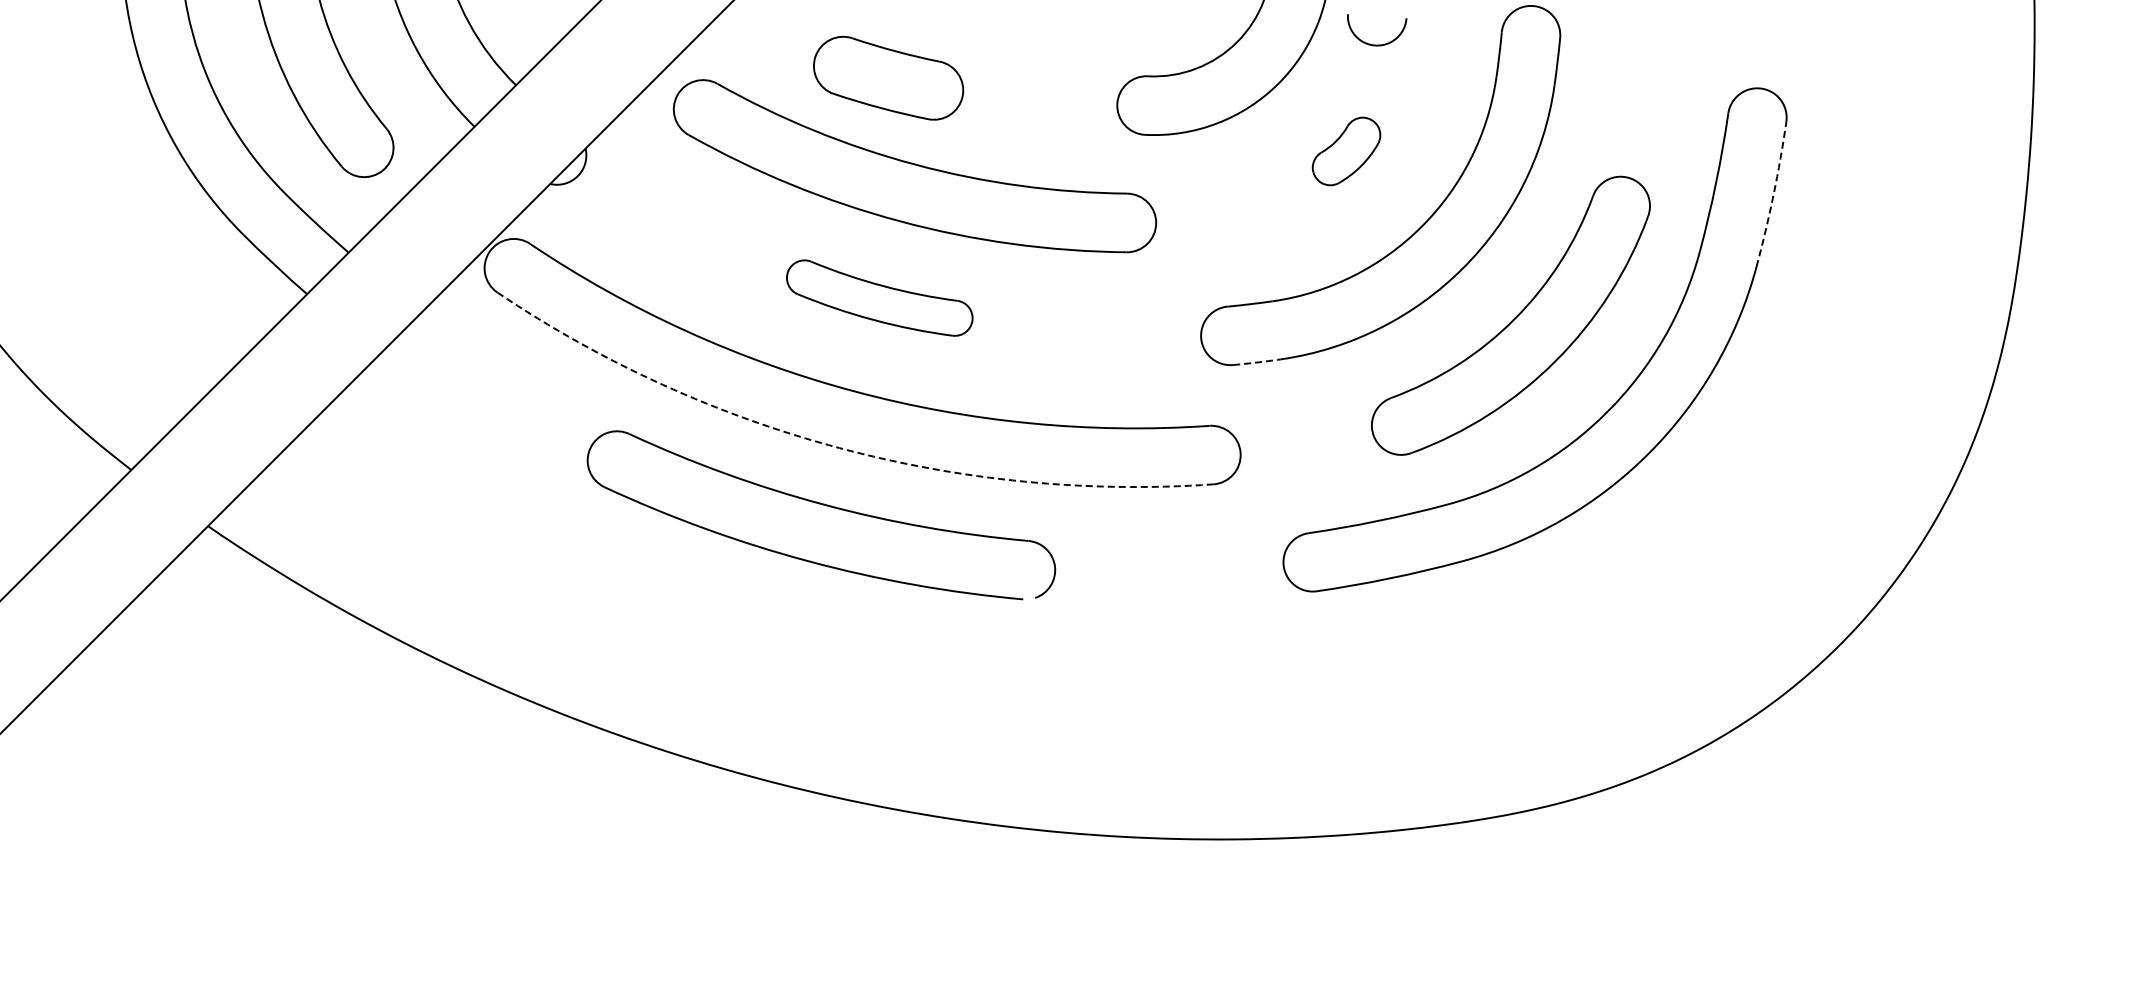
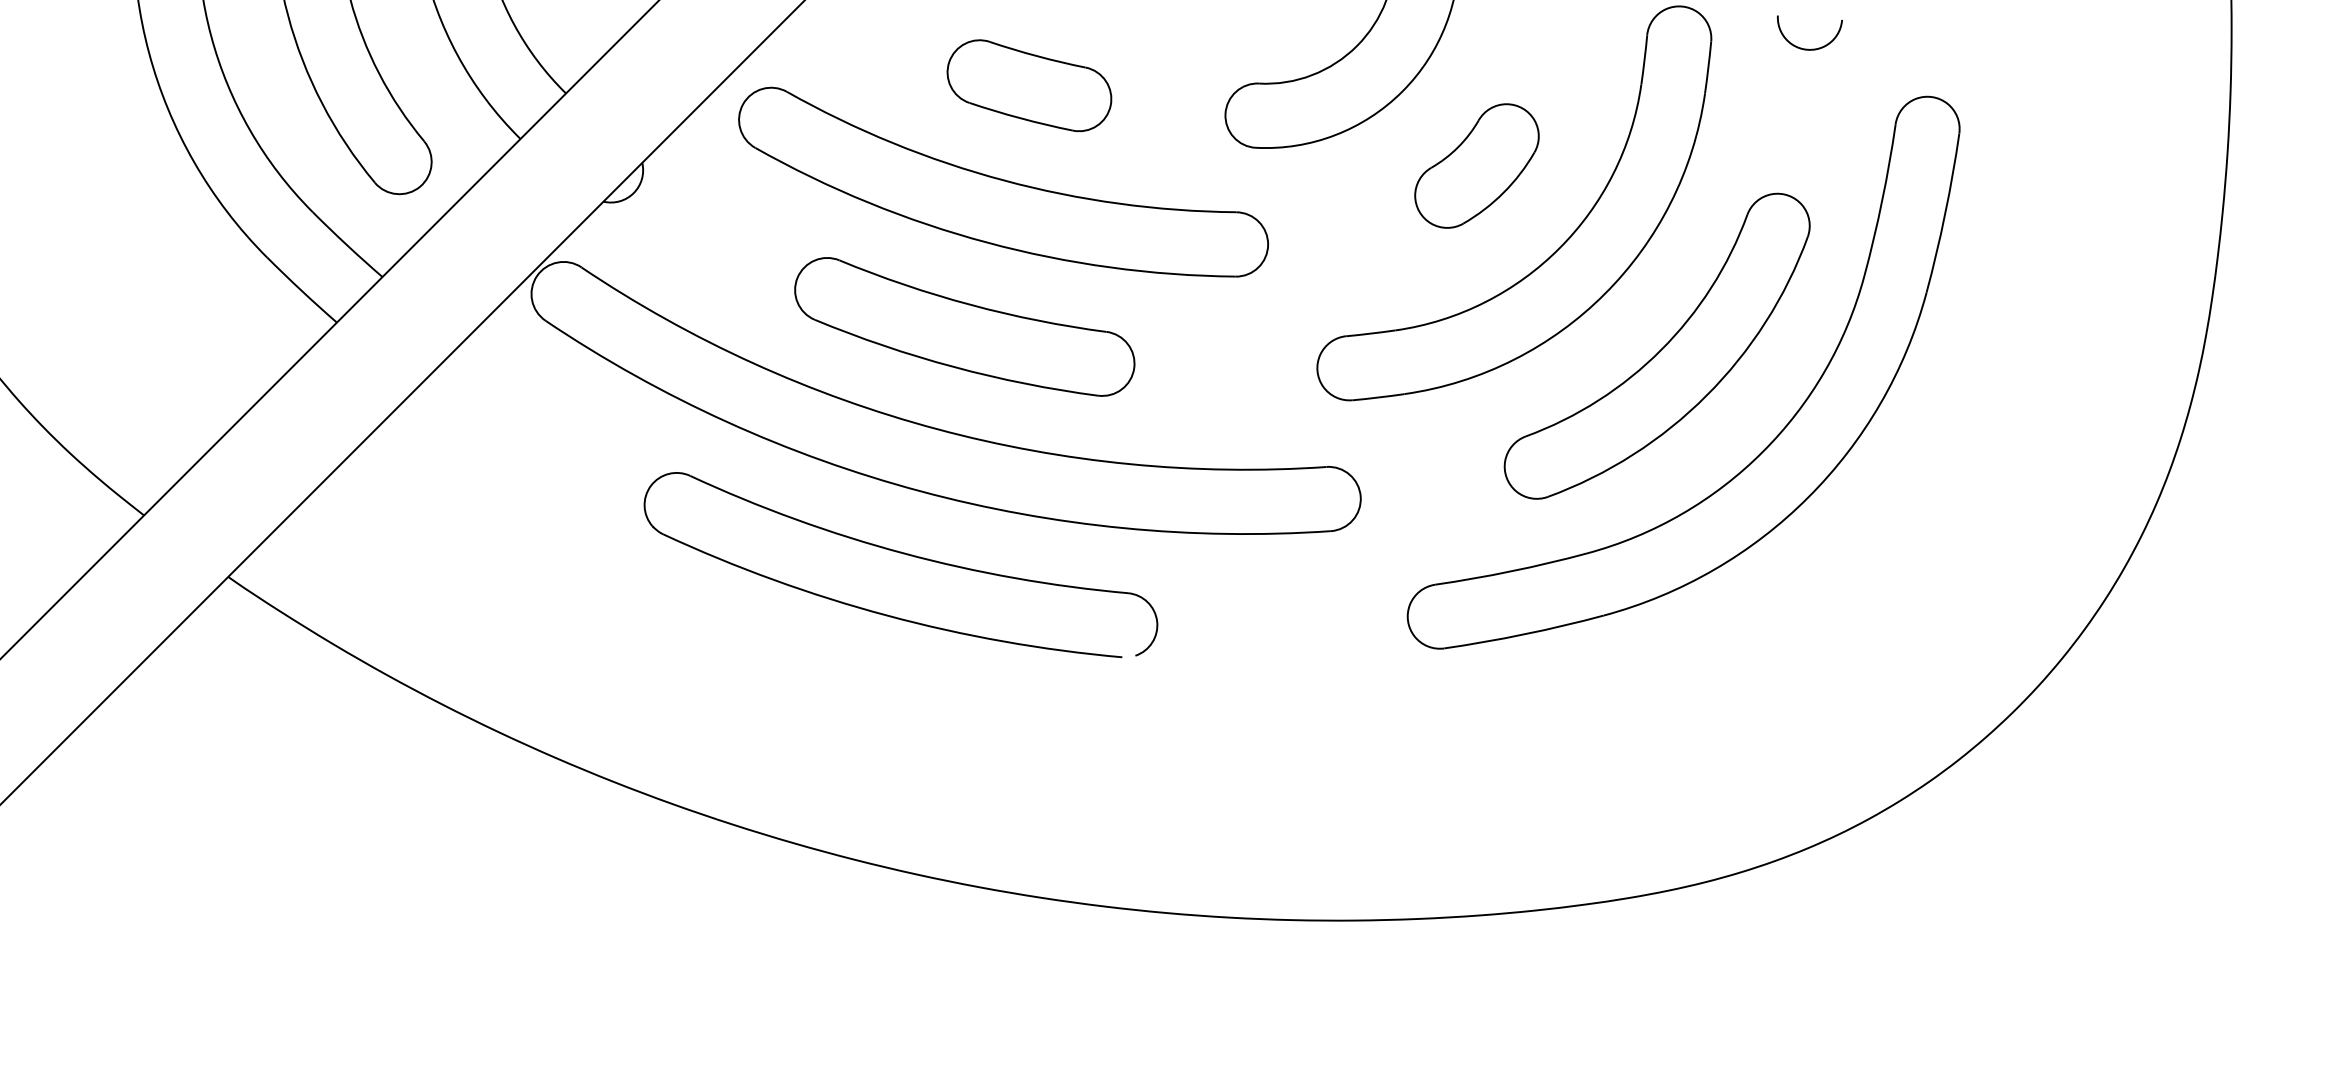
arc: (1377, 44) -> (1810, 48), moved
part: (888, 77) -> (1029, 84), moved
part: (1346, 151) -> (1476, 166), size x1.67
arc: (1773, 194) -> (1945, 213), dashed -> solid
part: (879, 297) -> (964, 326), size x1.67
arc: (1256, 362) -> (1378, 397), dashed -> solid
arc: (839, 448) -> (920, 491), dashed -> solid

